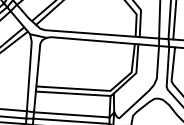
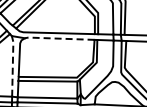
line: (89, 40) -> (58, 38), solid -> dashed
line: (29, 70) -> (12, 64), solid -> dashed

